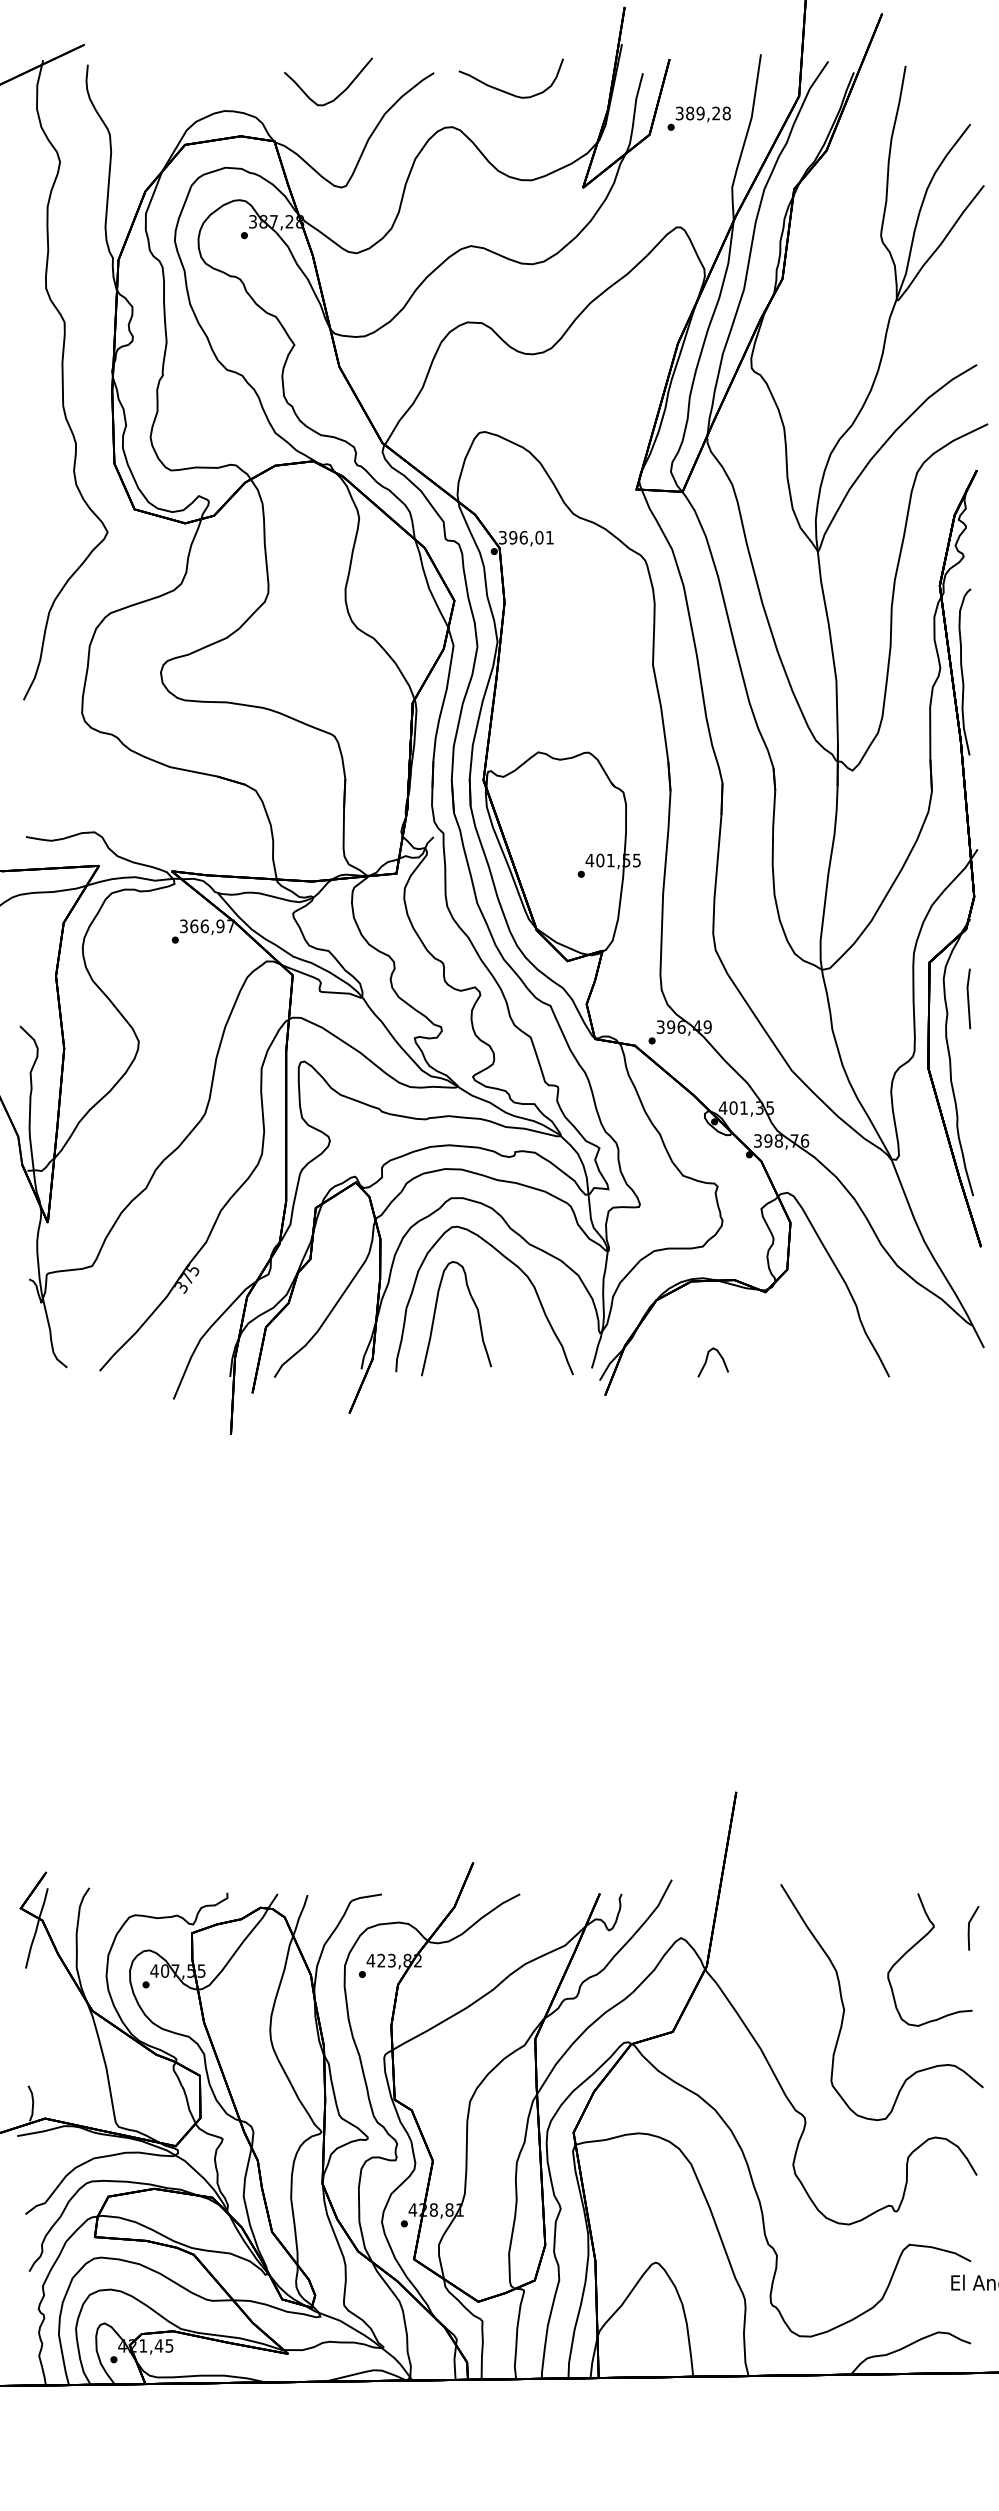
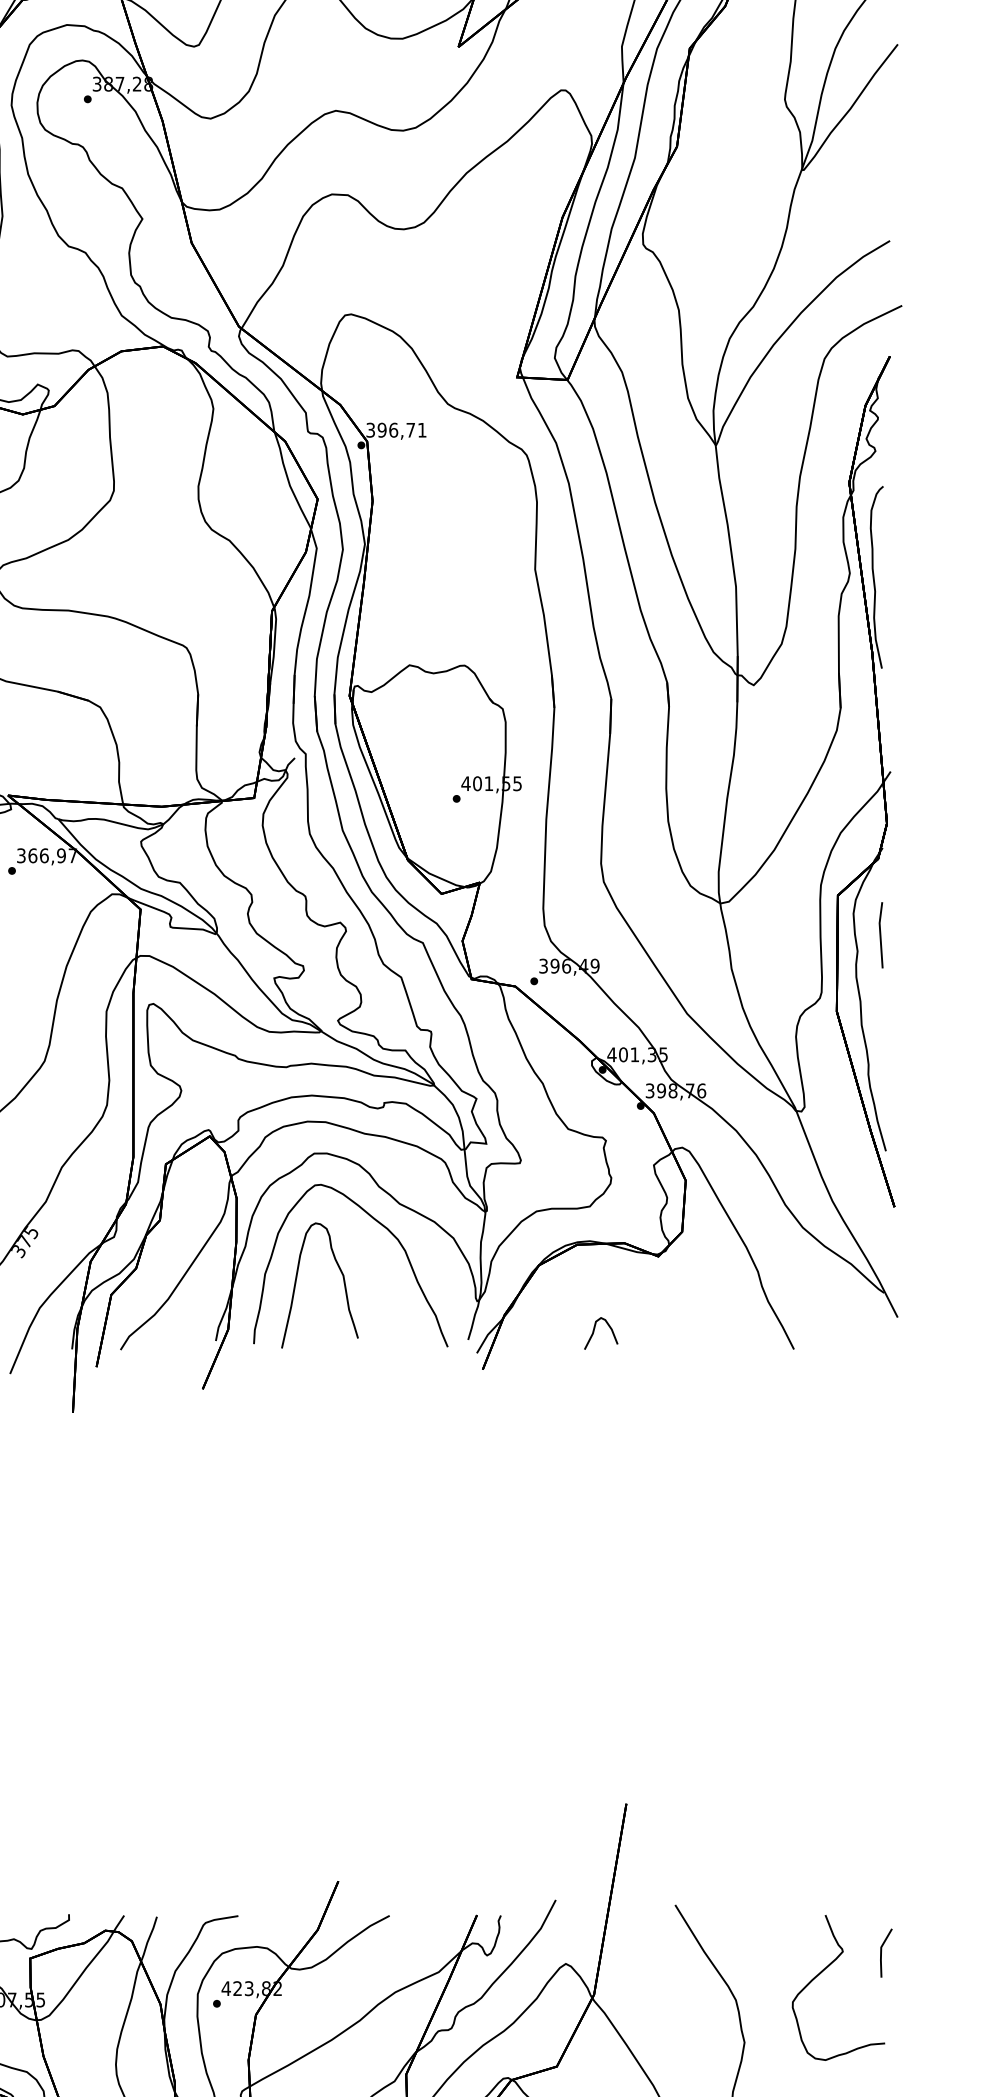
text: (539, 537) -> (410, 429), 396,01 -> 396,71

